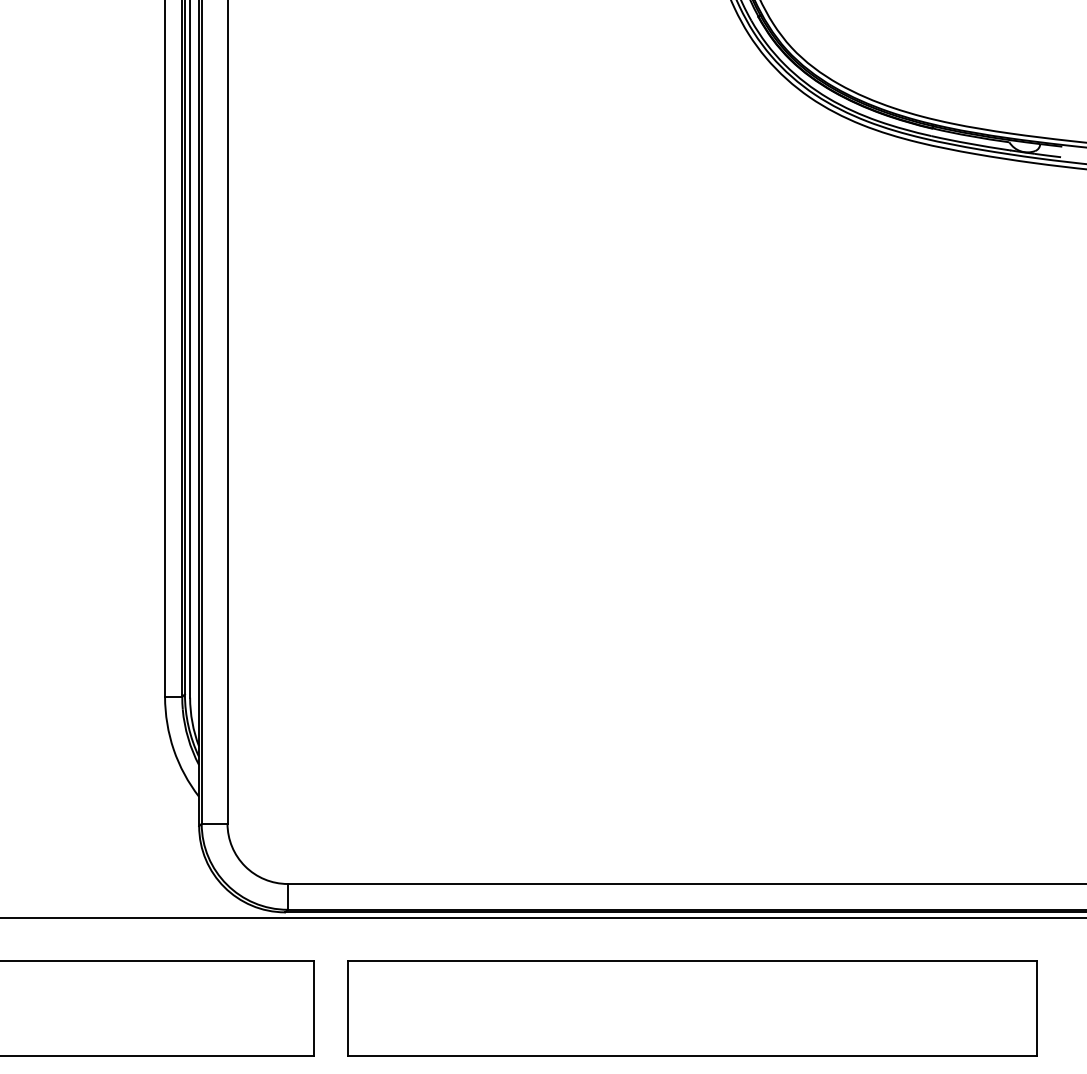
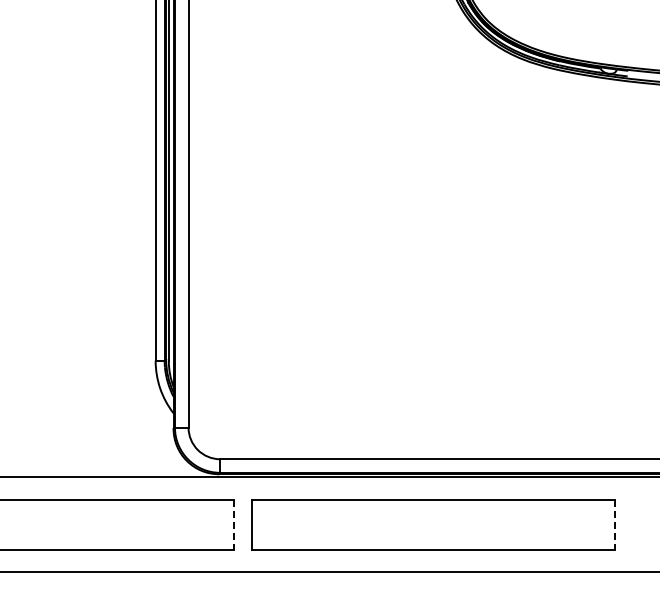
line: (314, 1007) -> (234, 524), solid -> dashed
line: (1036, 1007) -> (614, 524), solid -> dashed

